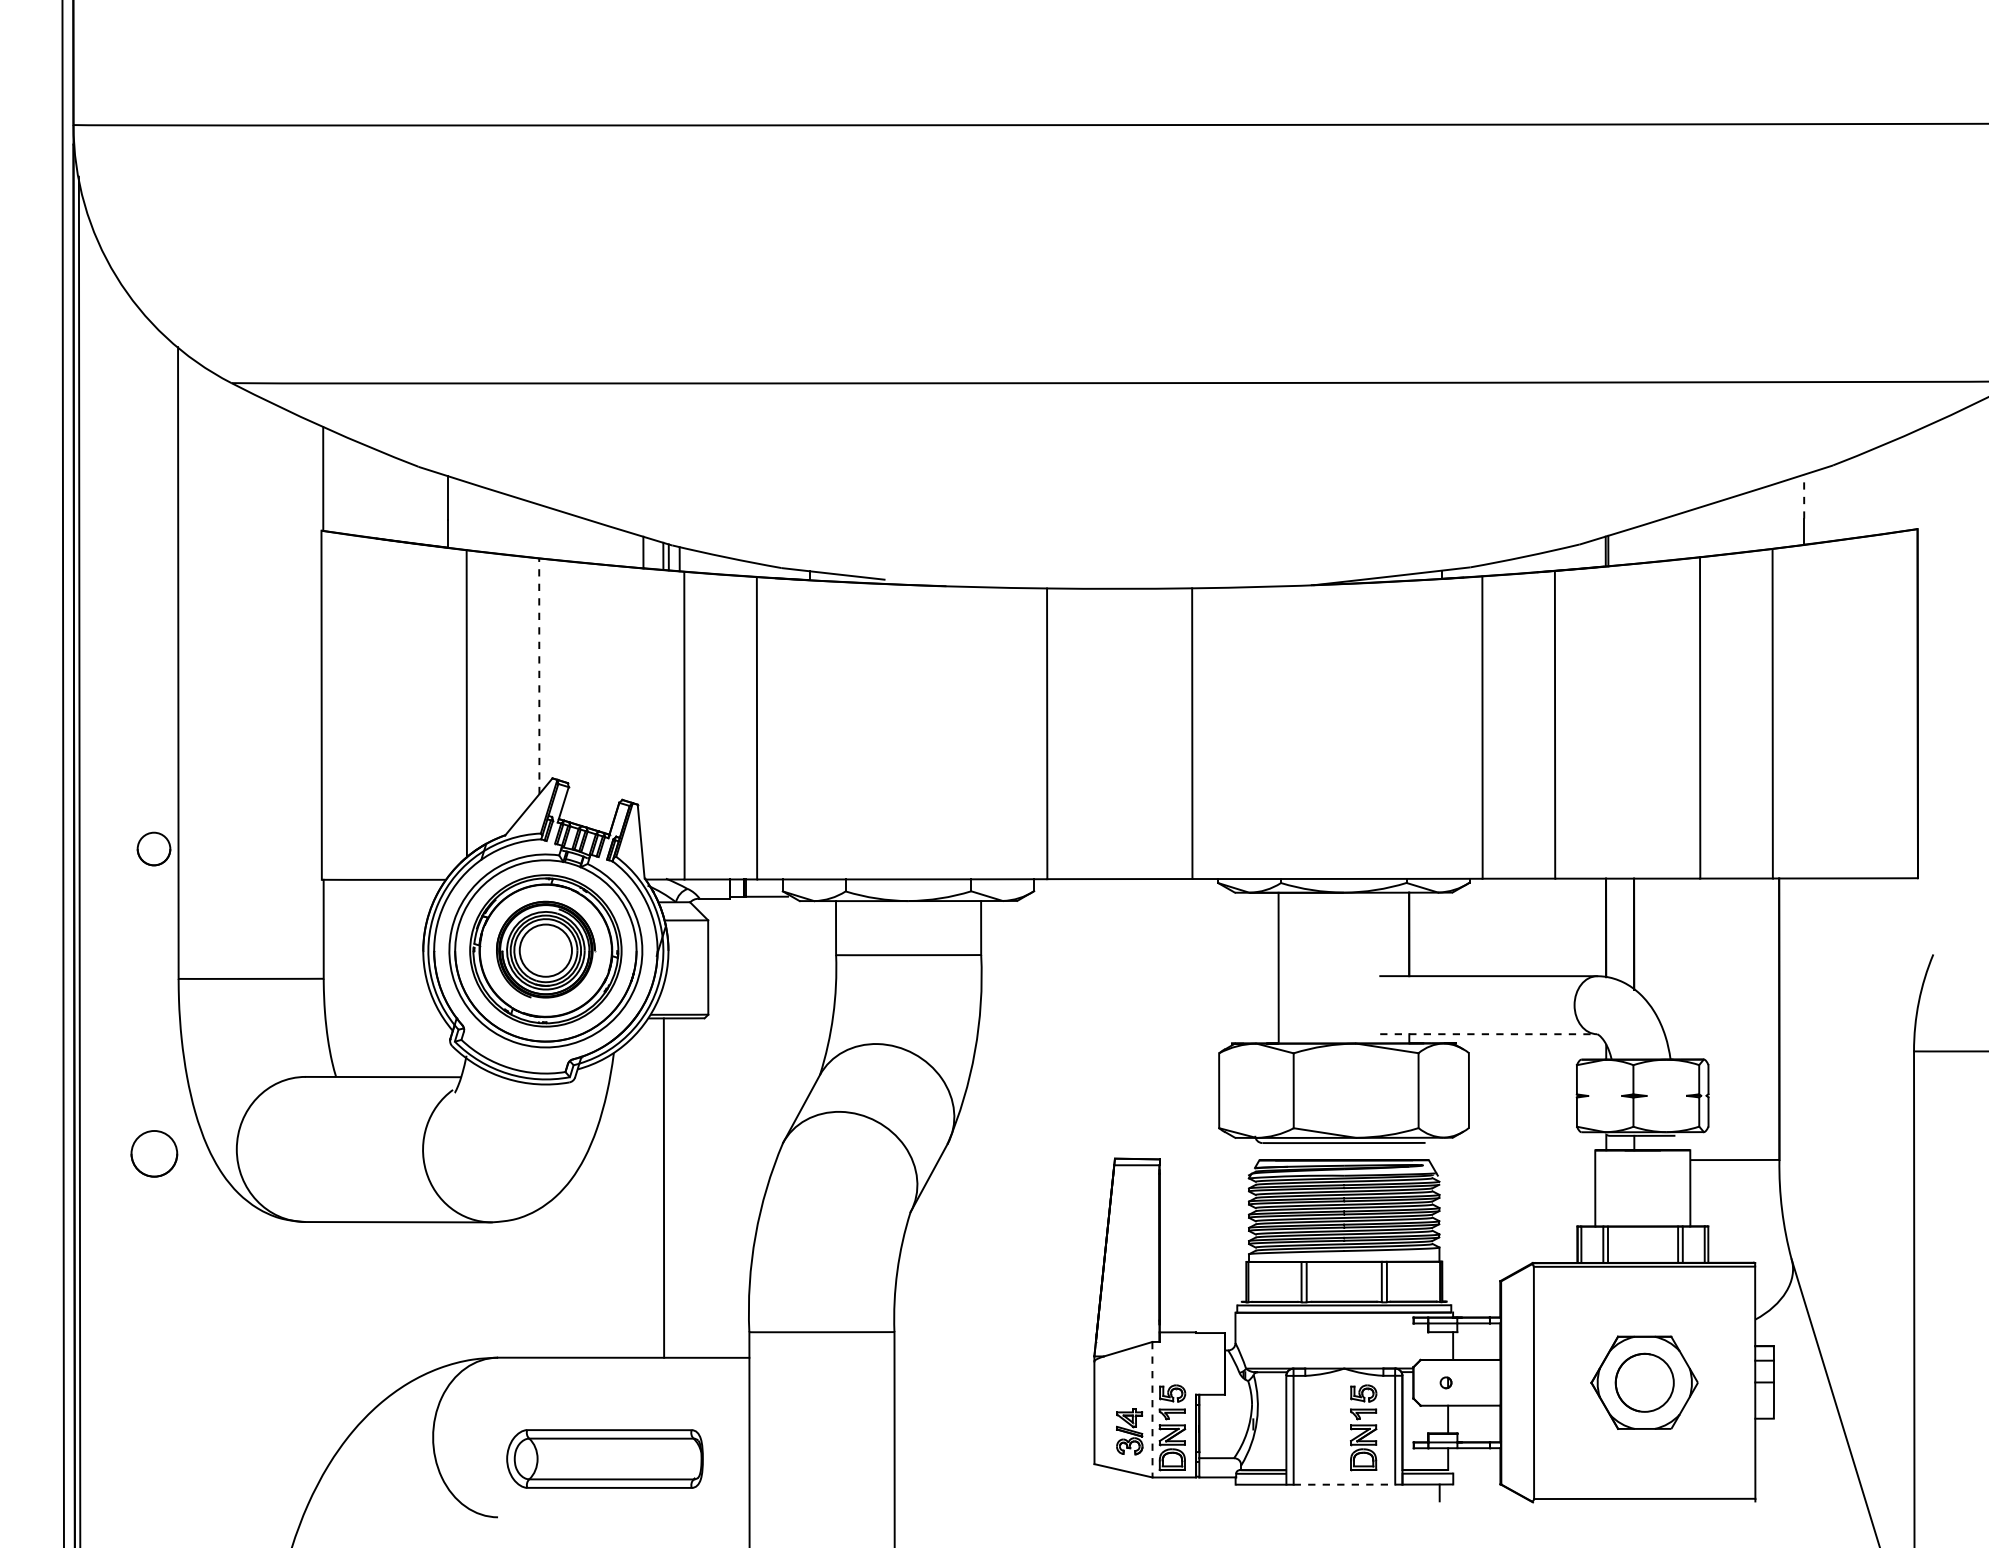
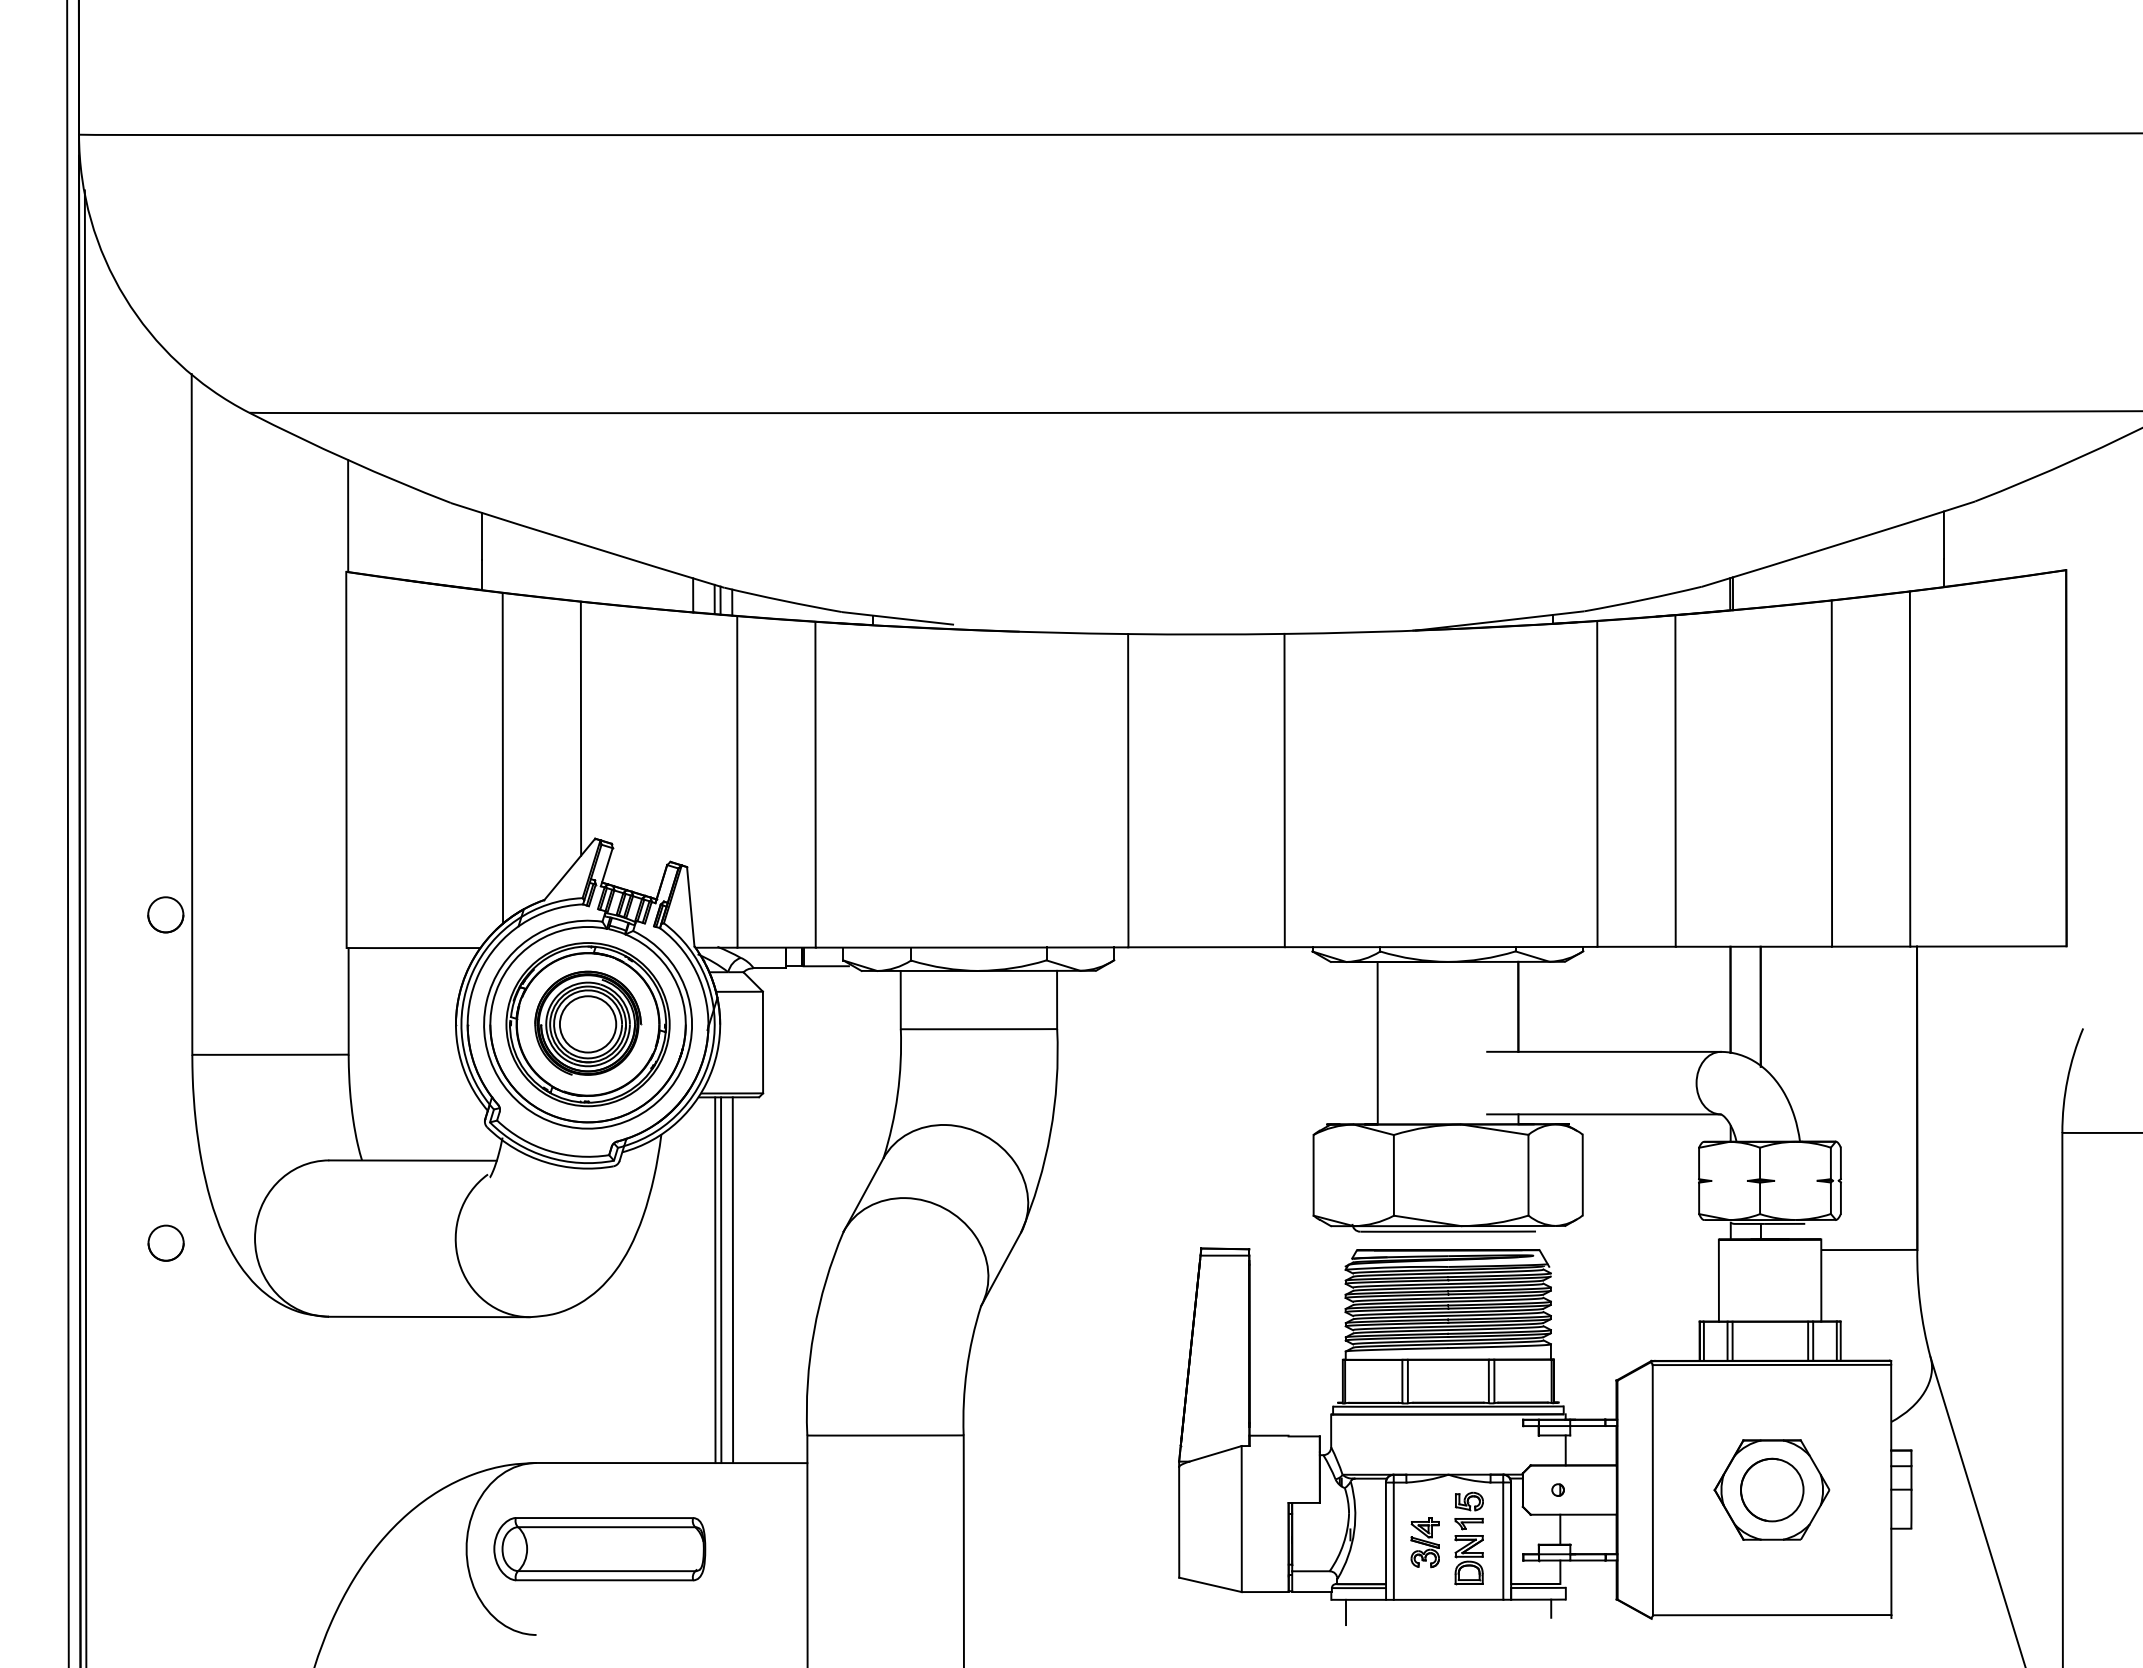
line: (1803, 496) -> (1943, 535), dashed -> solid
line: (539, 676) -> (581, 728), dashed -> solid
line: (1489, 1034) -> (1604, 1114), dashed -> solid
circle: (153, 1153) -> (165, 1242), size x0.71
line: (669, 1188) -> (721, 1280), added
line: (679, 1188) -> (732, 1280), added
line: (1152, 1410) -> (1241, 1519), dashed -> solid
part: (1171, 1427) -> (1262, 1538), removed
part: (1129, 1431) -> (1424, 1542), moved
part: (604, 1459) -> (599, 1549), moved
line: (1344, 1484) -> (1448, 1599), dashed -> solid
line: (1248, 1496) -> (1345, 1612), added

